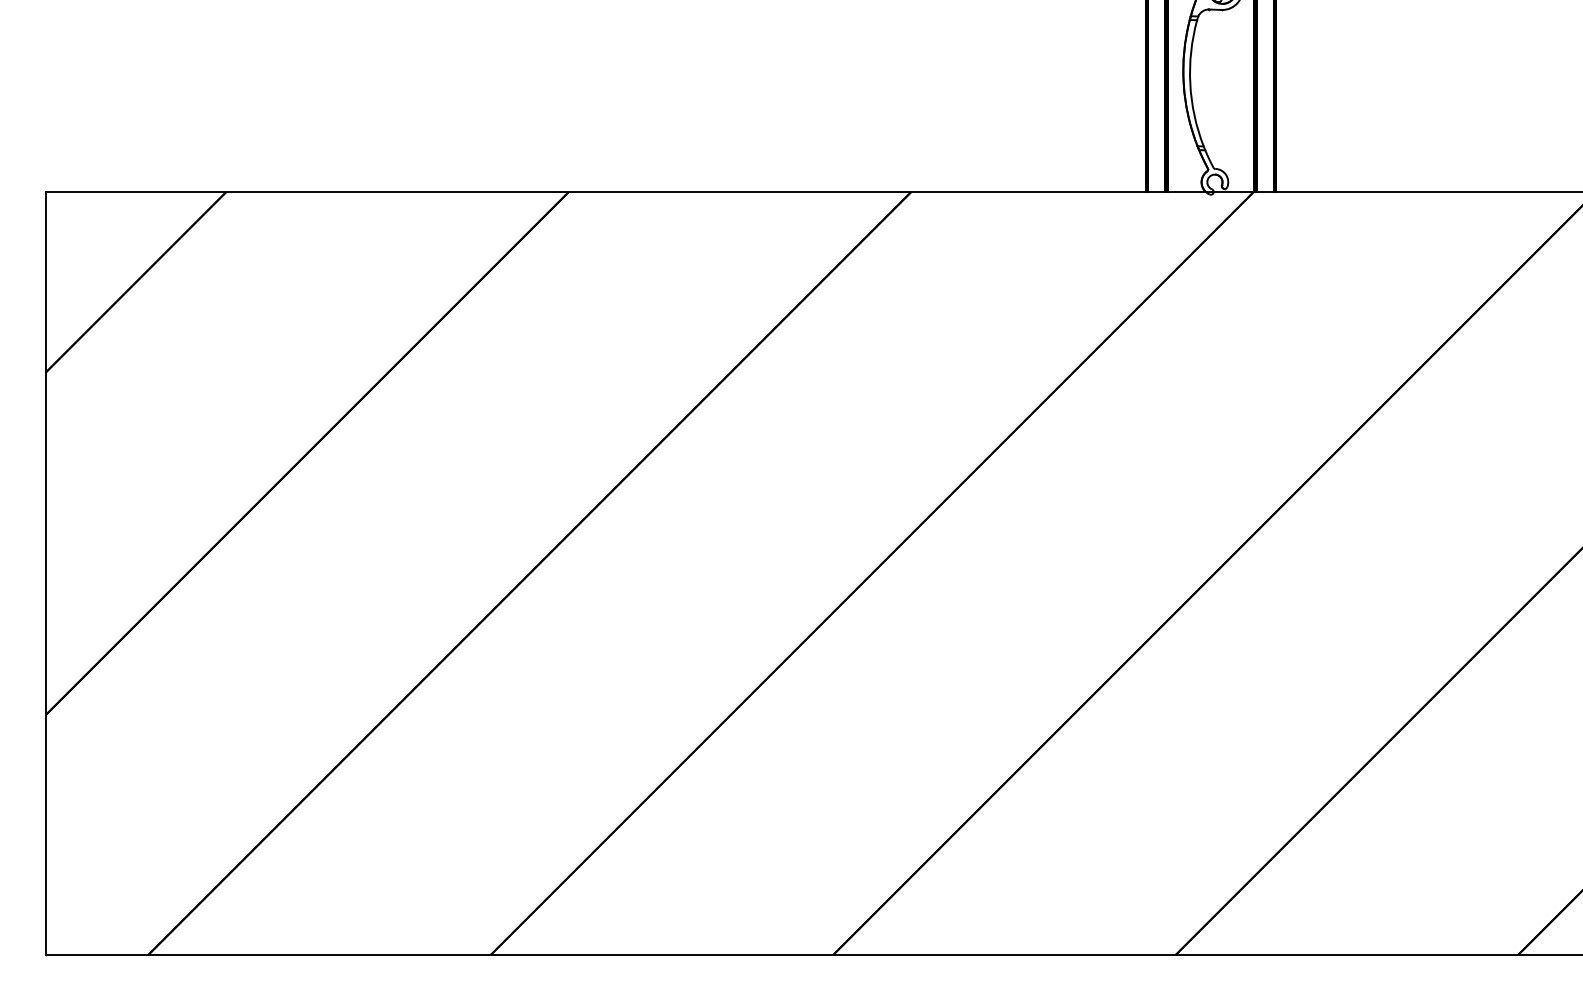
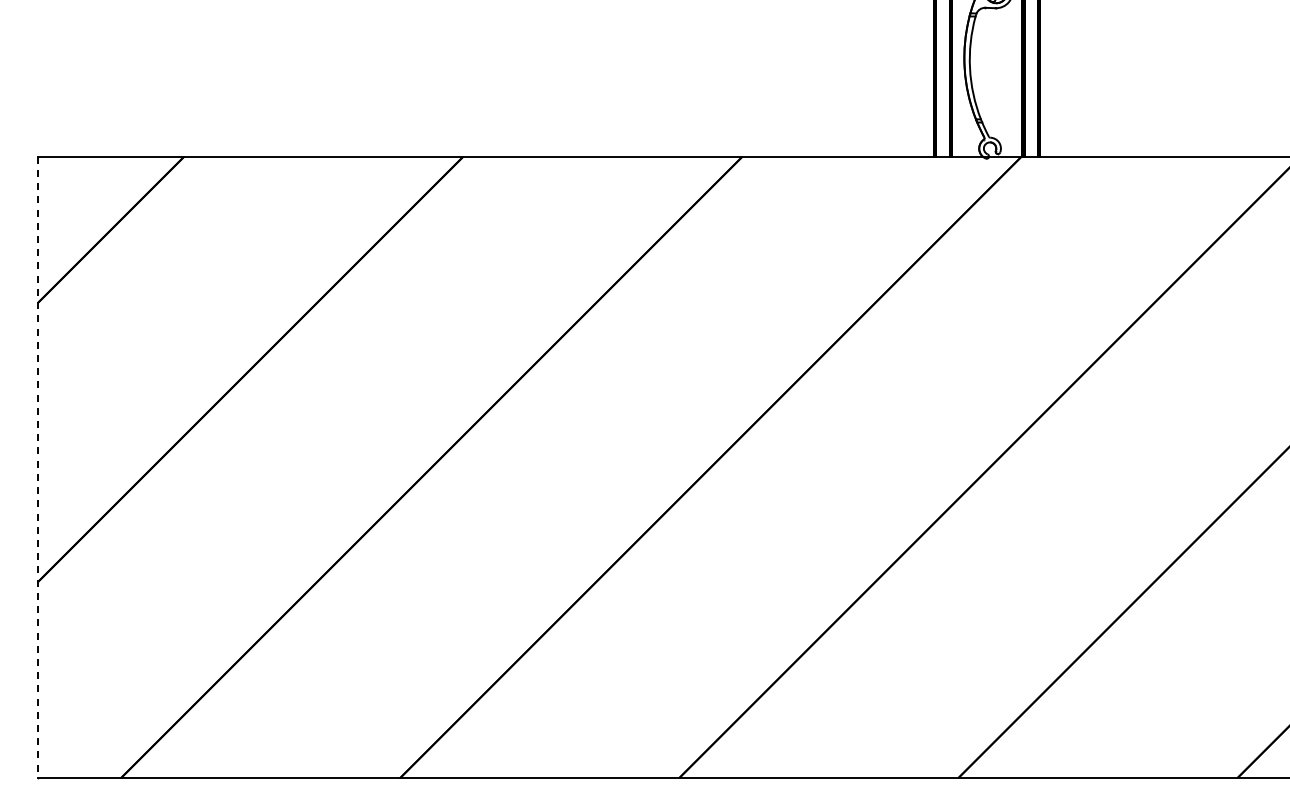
line: (46, 573) -> (37, 467), solid -> dashed

